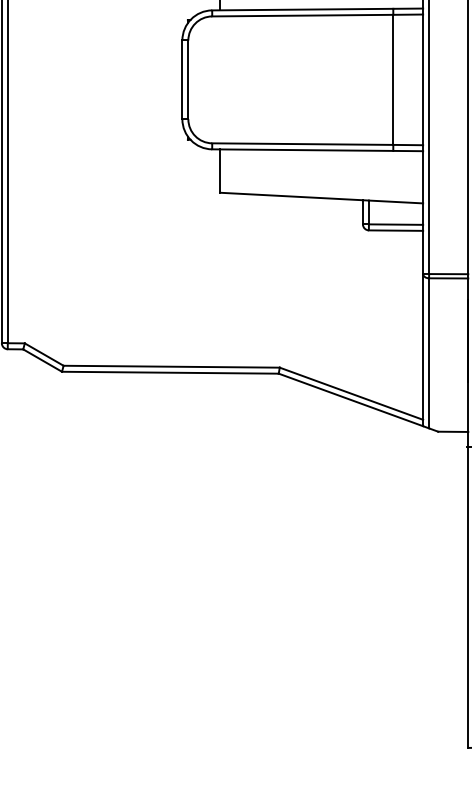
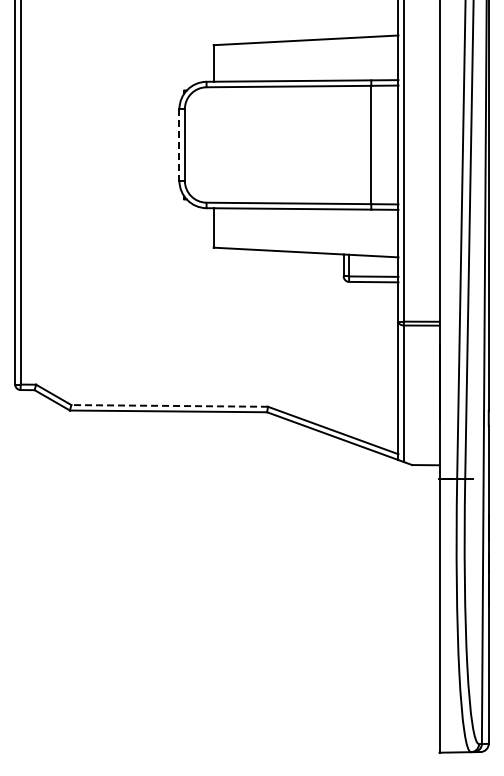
line: (182, 80) -> (179, 145), solid -> dashed
line: (171, 366) -> (169, 405), solid -> dashed

